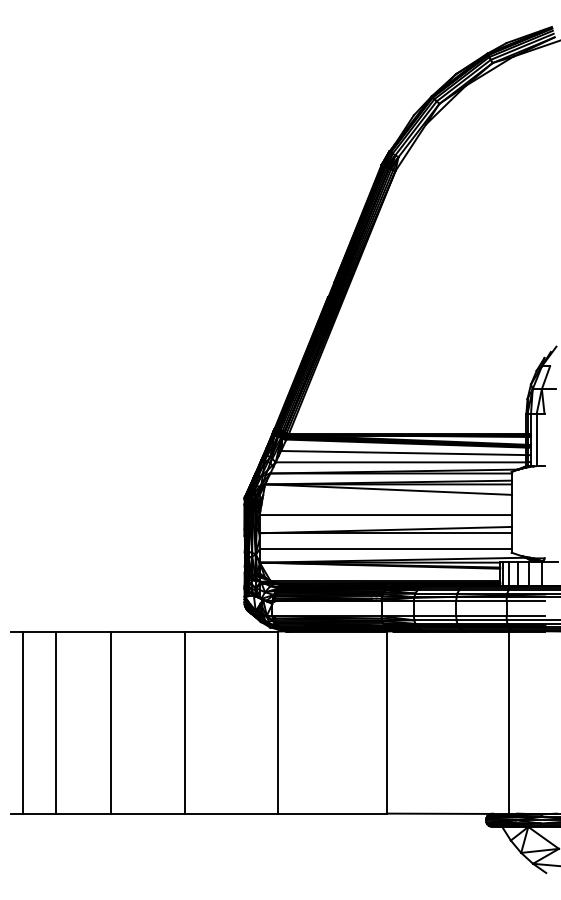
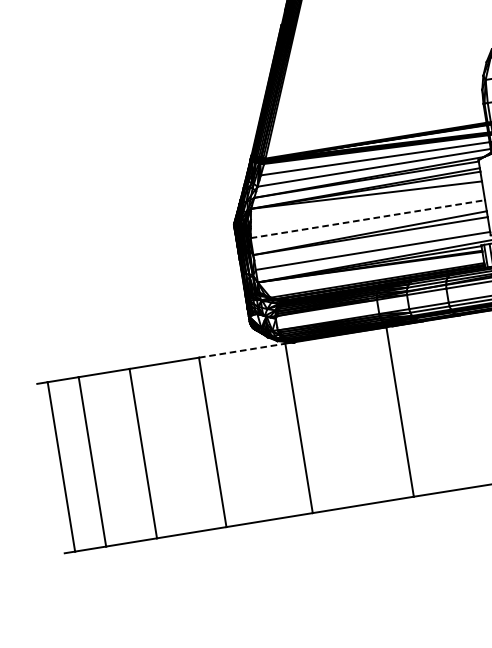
line: (385, 515) -> (367, 219), solid -> dashed
line: (232, 631) -> (242, 350), solid -> dashed

